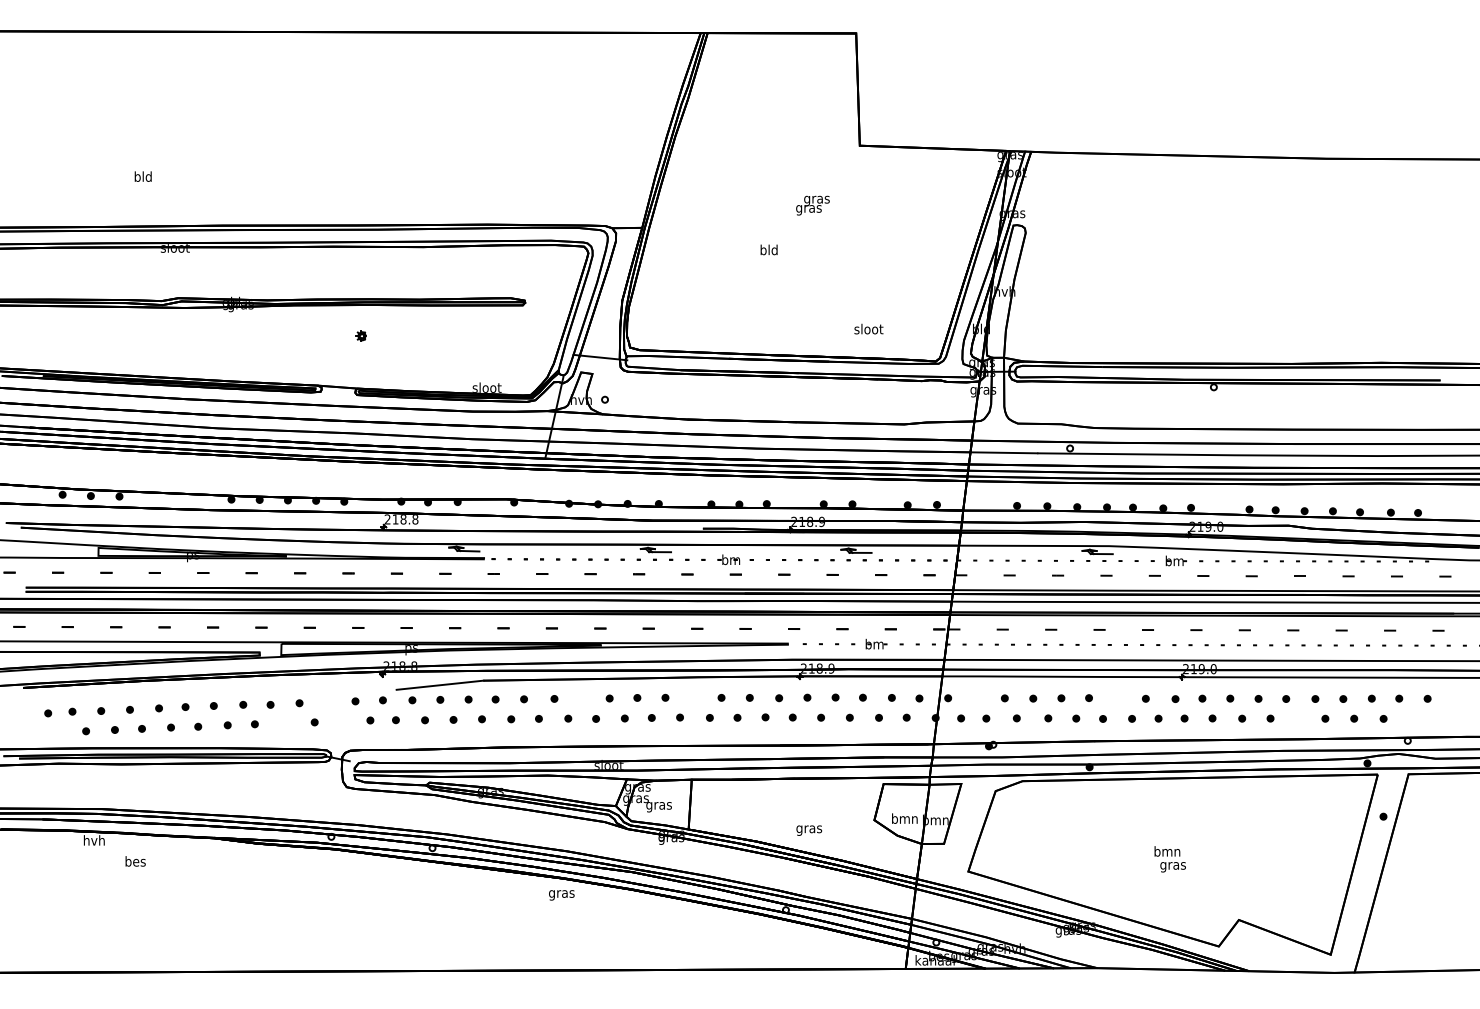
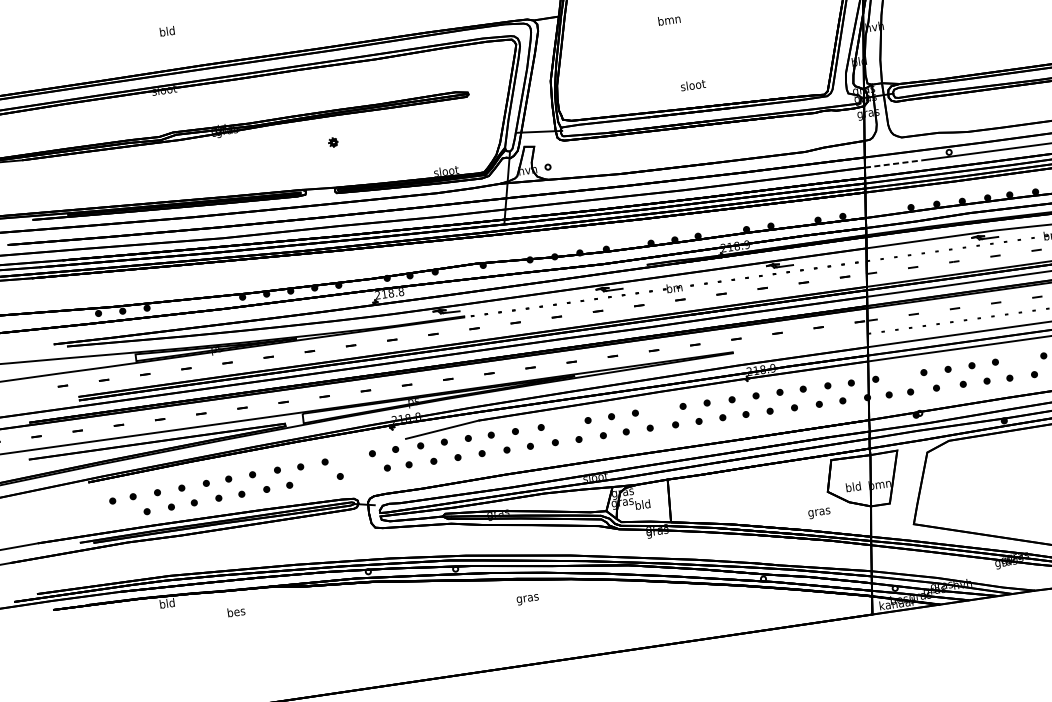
text: (142, 176) -> (166, 31), moved
text: (768, 249) -> (668, 19), bld -> bmn
text: (868, 328) -> (692, 84), moved
line: (1004, 452) -> (893, 163), solid -> dashed
part: (868, 643) -> (801, 342), removed
text: (658, 805) -> (642, 505), gras -> bld
text: (904, 818) -> (853, 486), bmn -> bld
text: (808, 830) -> (818, 513), moved
text: (93, 840) -> (166, 603), hvh -> bld
text: (135, 861) -> (236, 611), moved
text: (561, 895) -> (527, 599), moved

